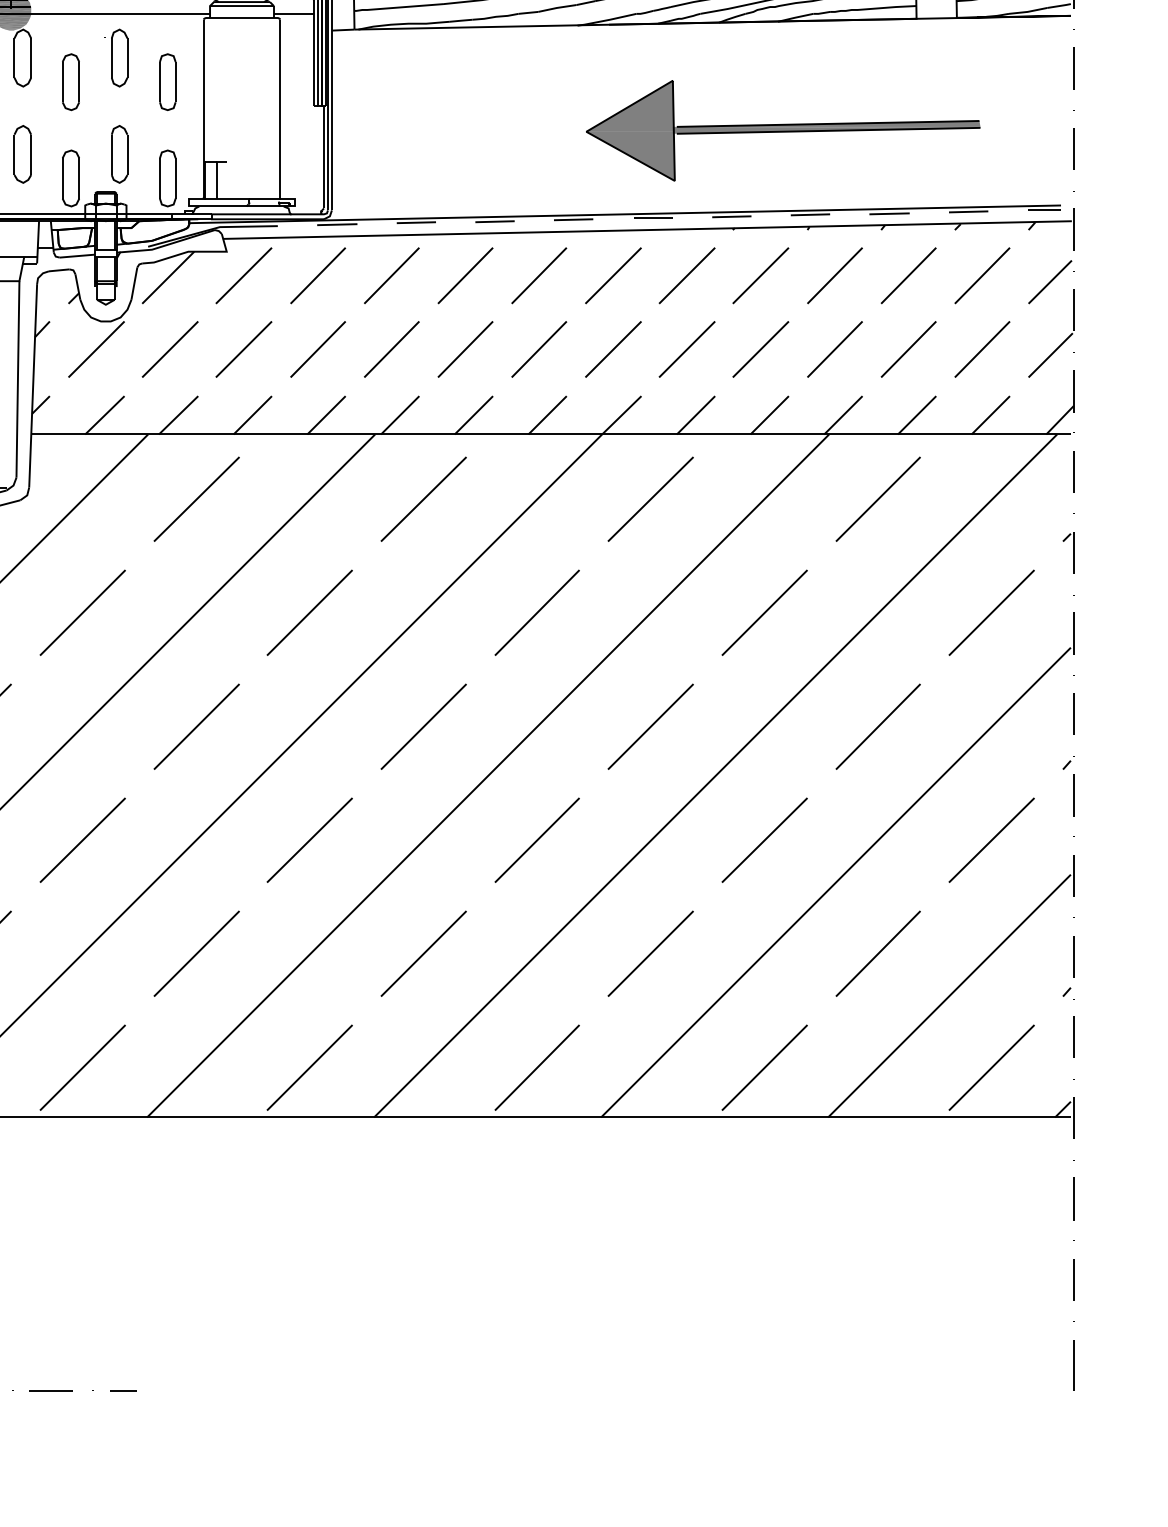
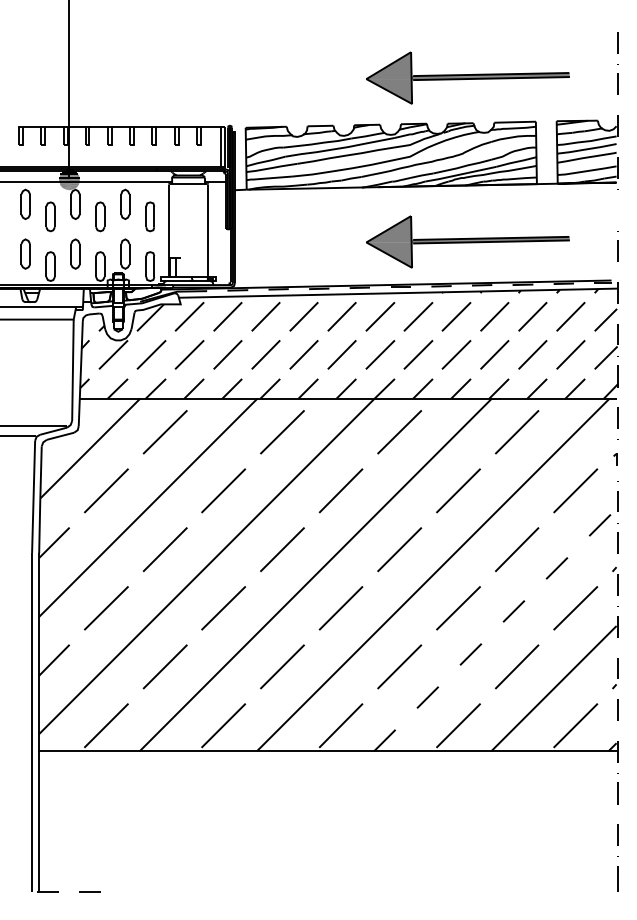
line: (1072, 67) -> (617, 209), removed
part: (1068, 552) -> (615, 459), size x0.6
line: (836, 881) -> (495, 629), solid -> dashed
line: (123, 1388) -> (127, 891), removed

